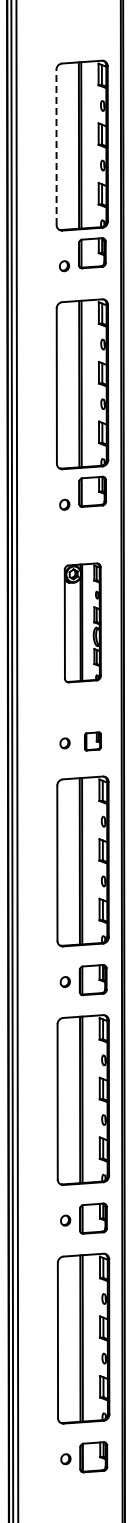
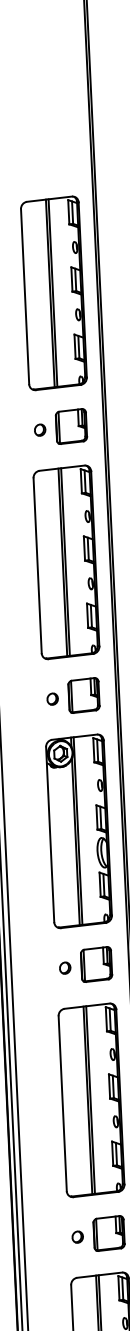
line: (56, 147) -> (25, 296), dashed -> solid
part: (92, 253) -> (71, 426), moved
part: (92, 491) -> (83, 695), moved
part: (82, 622) -> (78, 830), size x1.43
part: (92, 741) -> (96, 964), size x1.67

